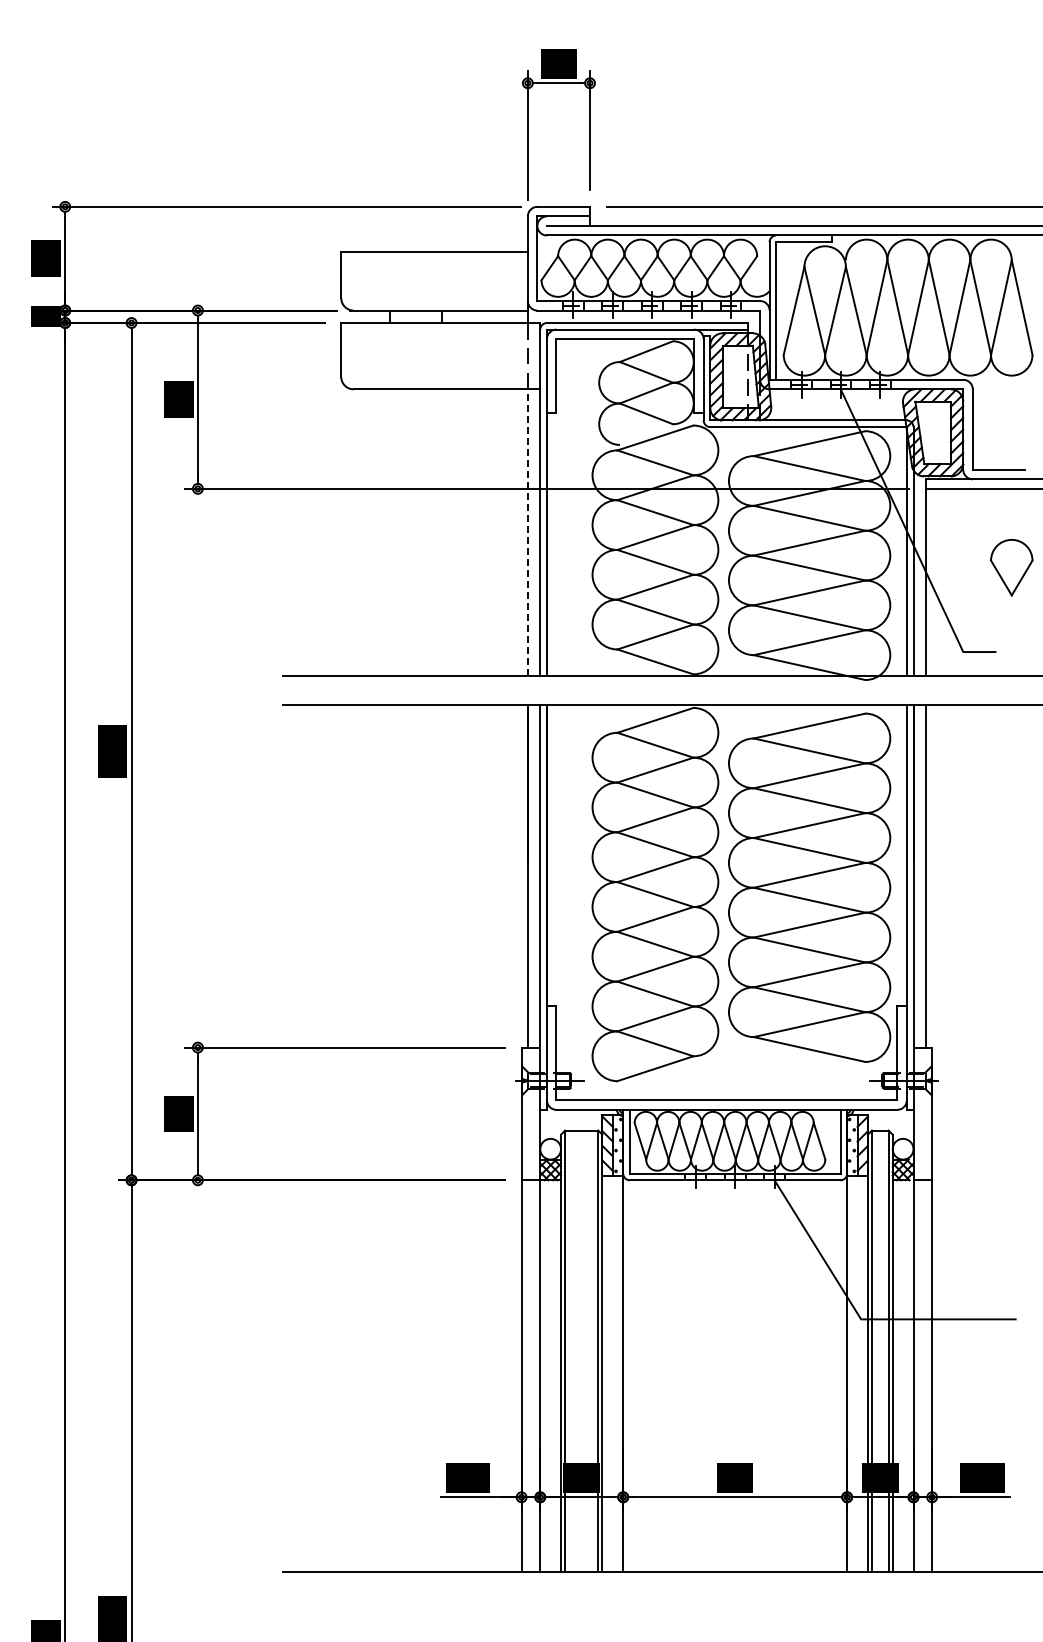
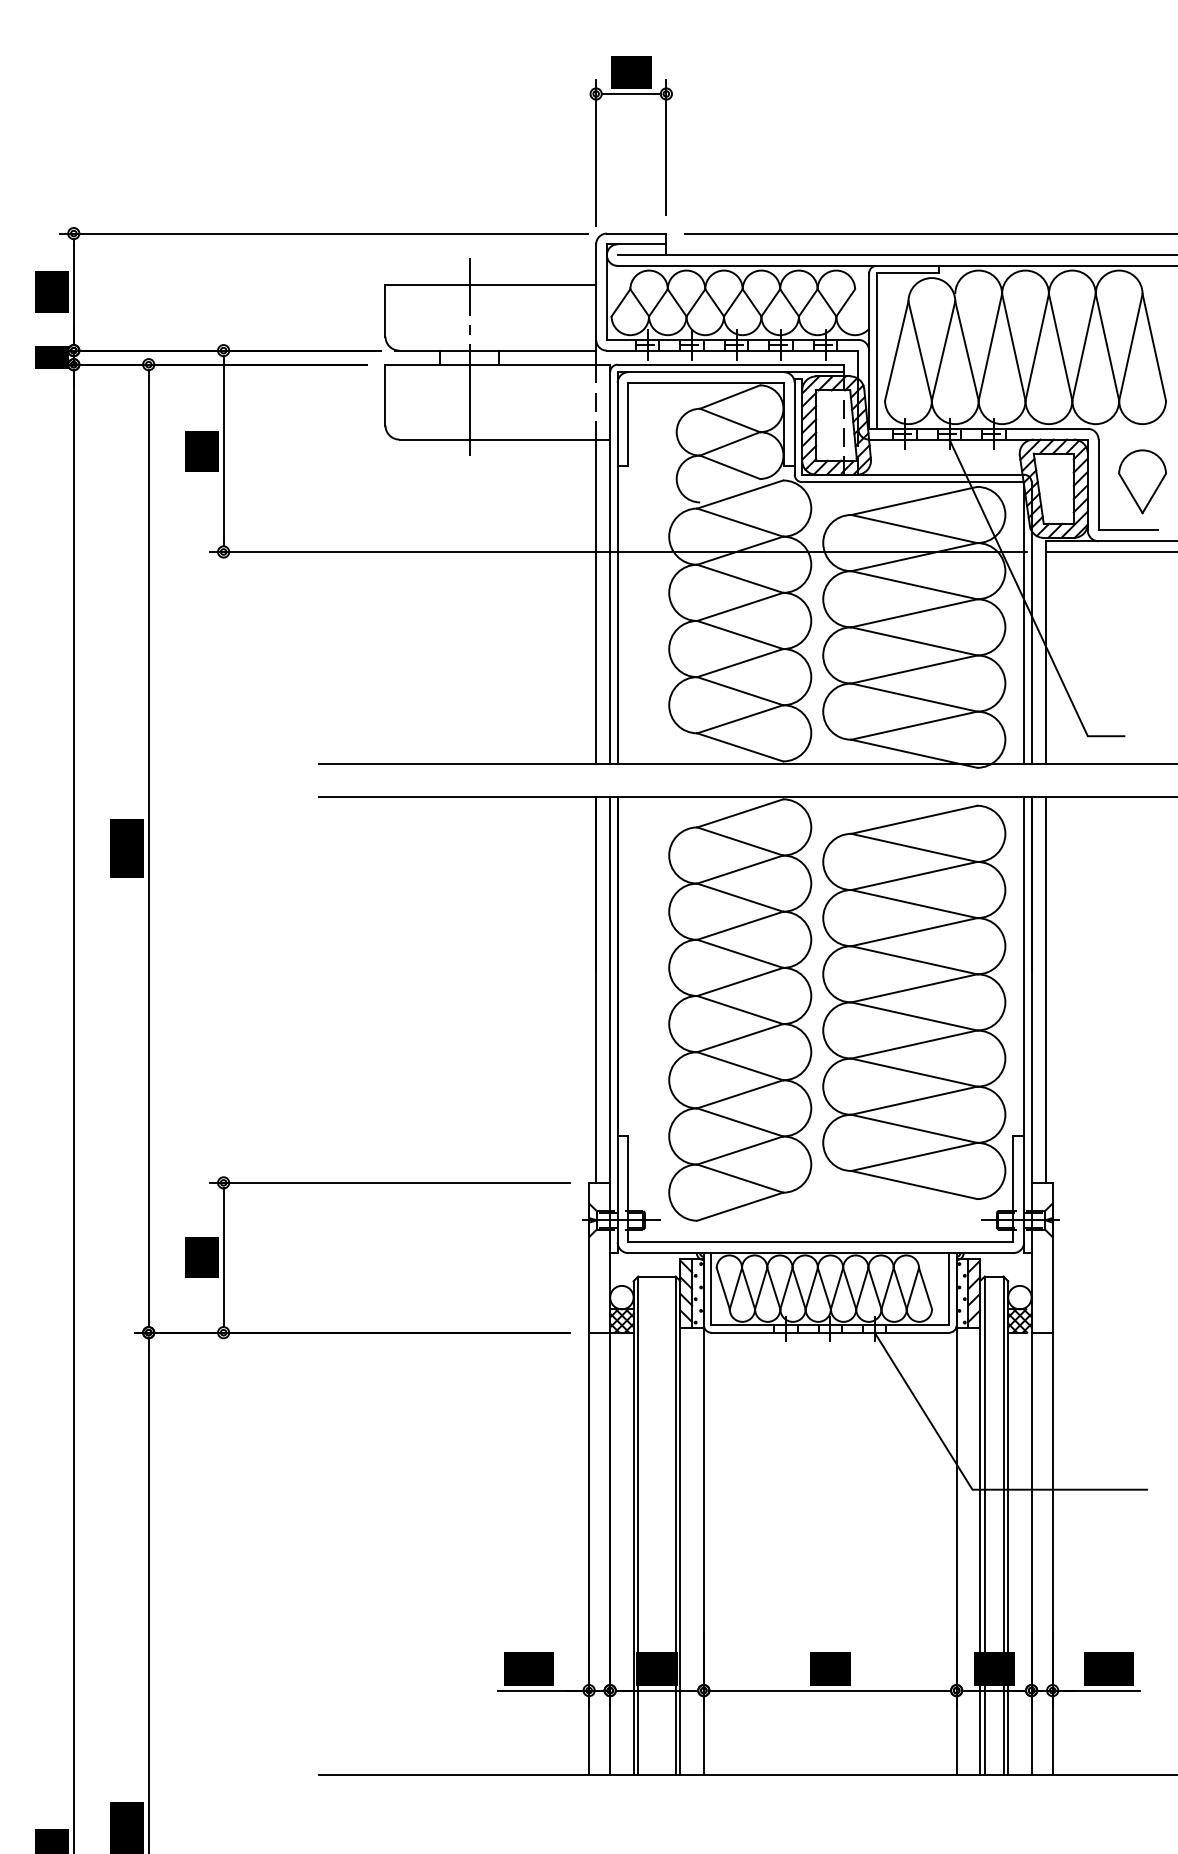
line: (415, 316) -> (469, 357), added
line: (527, 532) -> (595, 601), dashed -> solid
part: (1011, 567) -> (1142, 481), moved

